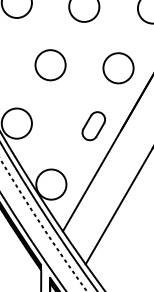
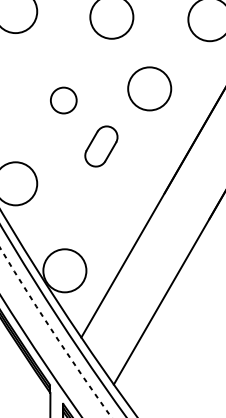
circle: (50, 65) -> (63, 100), size x0.6
circle: (118, 68) -> (149, 88), moved
part: (93, 126) -> (101, 146), moved

